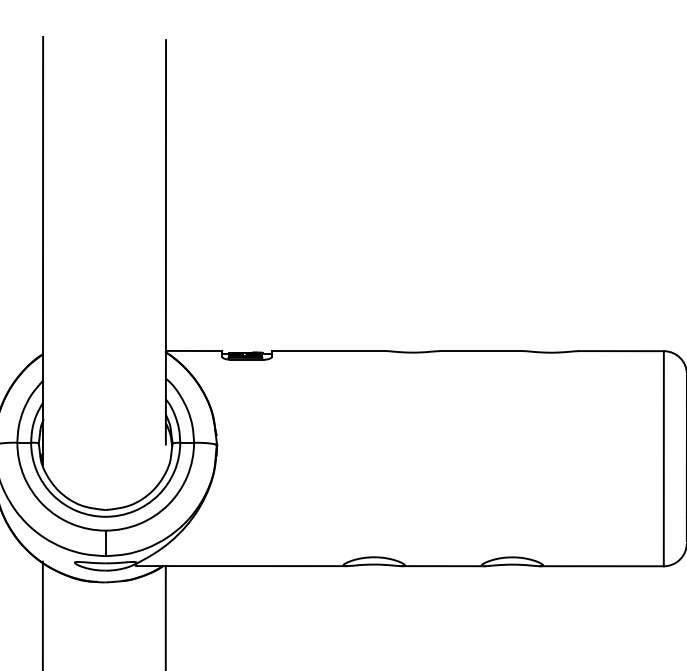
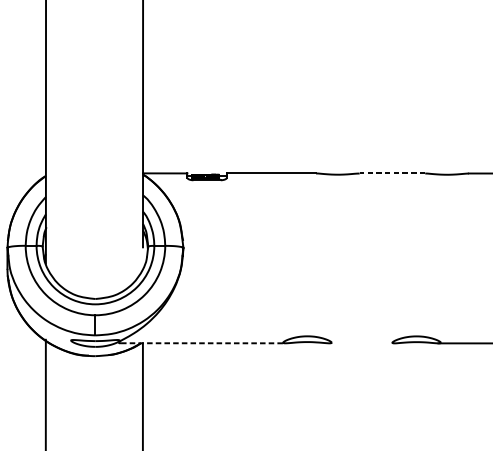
line: (481, 351) -> (392, 173), solid -> dashed
line: (242, 566) -> (203, 343), solid -> dashed
line: (442, 566) -> (361, 343), removed

